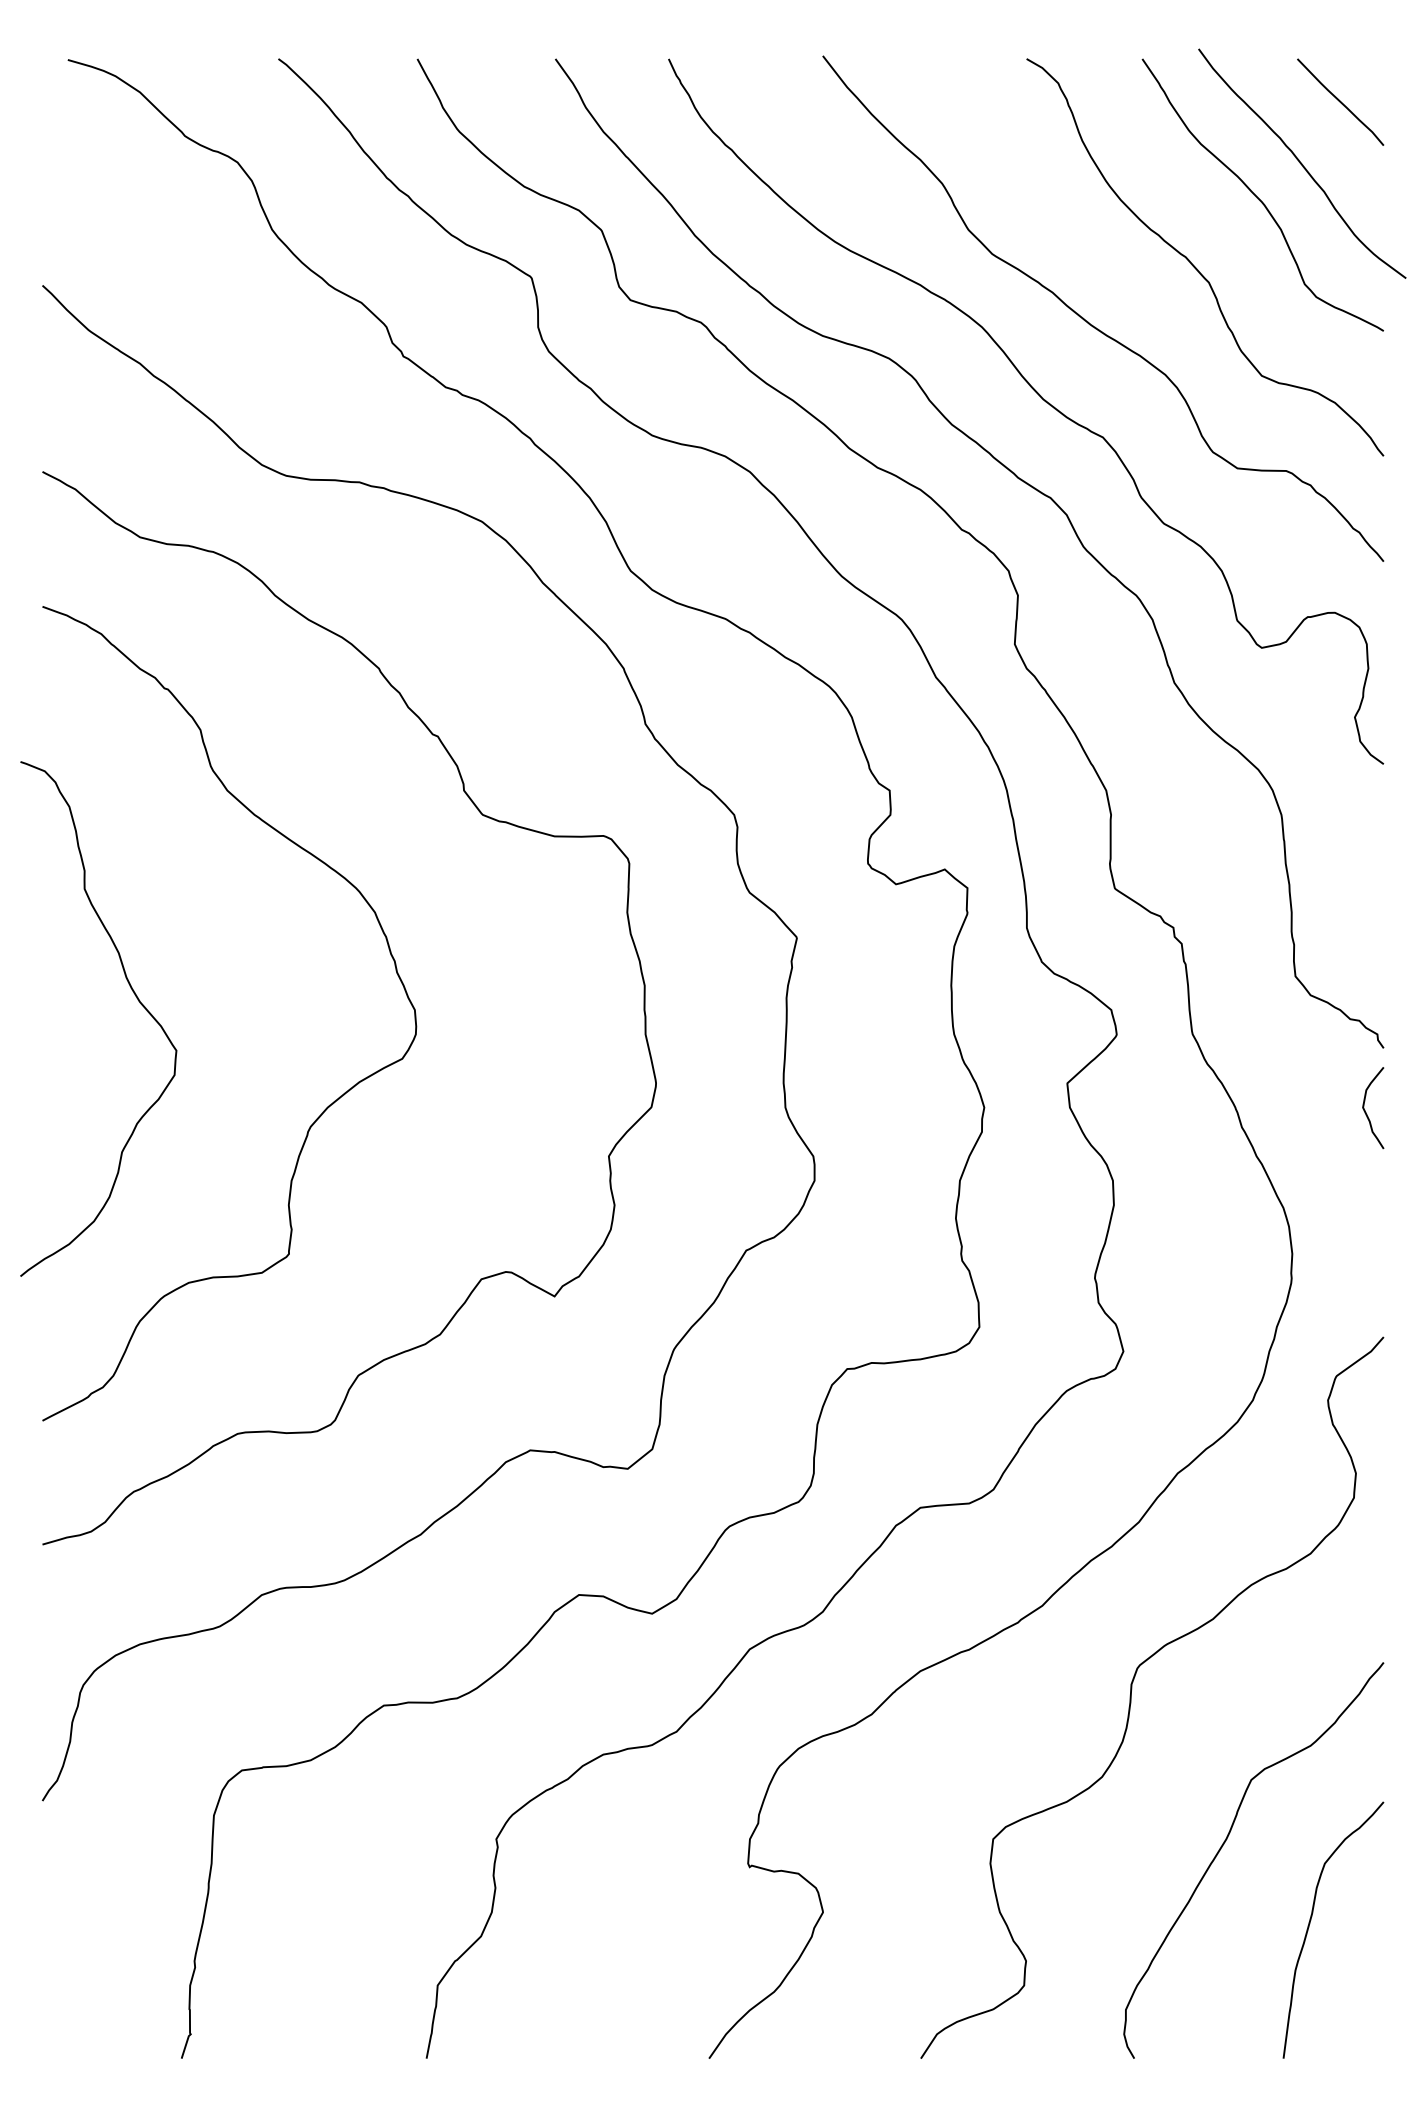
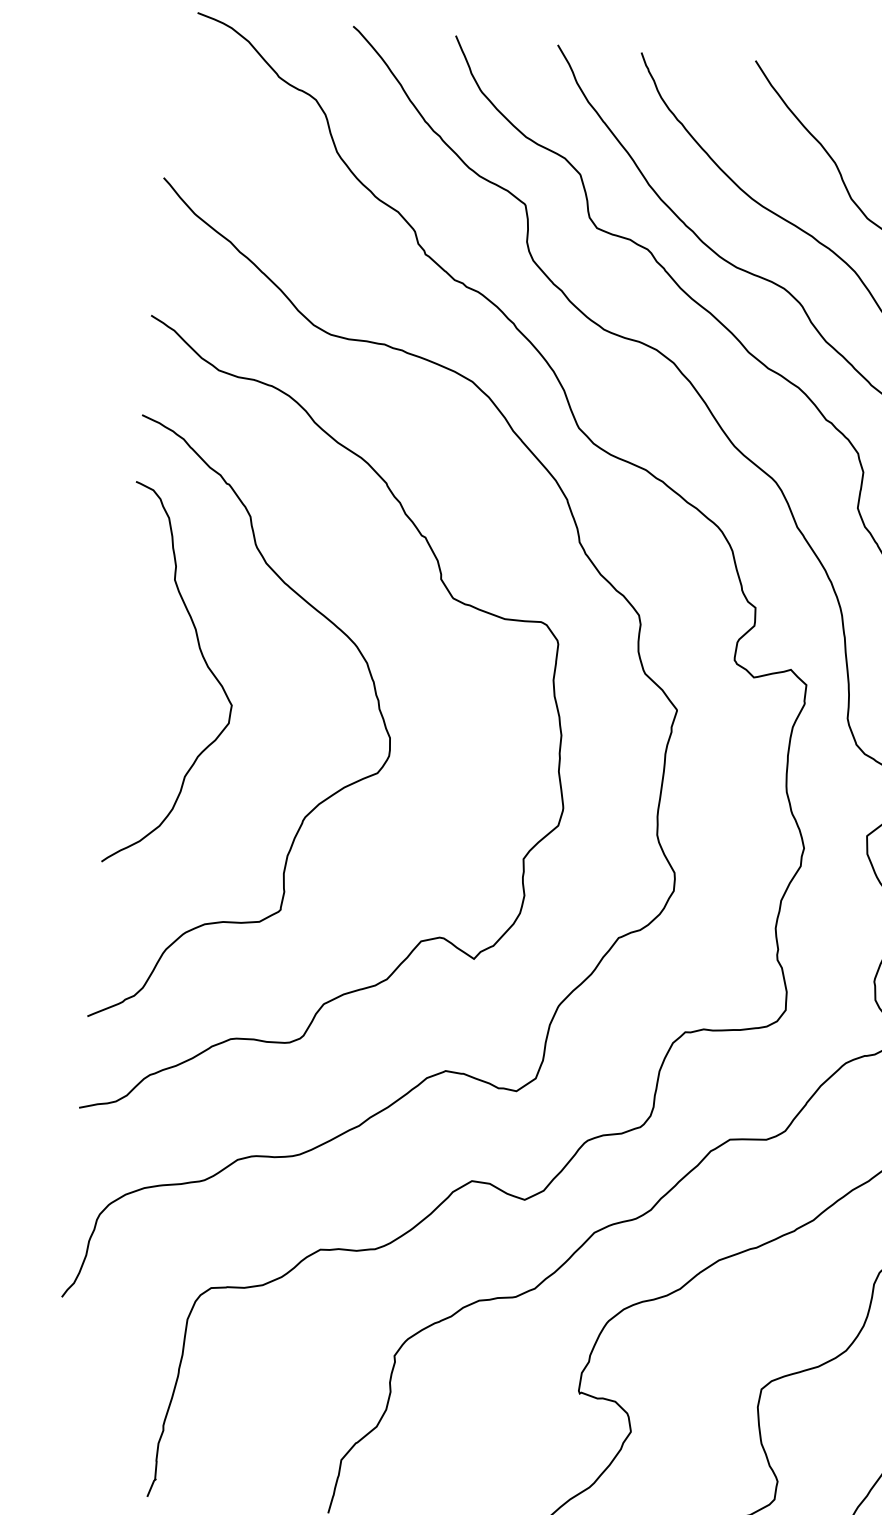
curve: (136, 998) -> (205, 664), moved

